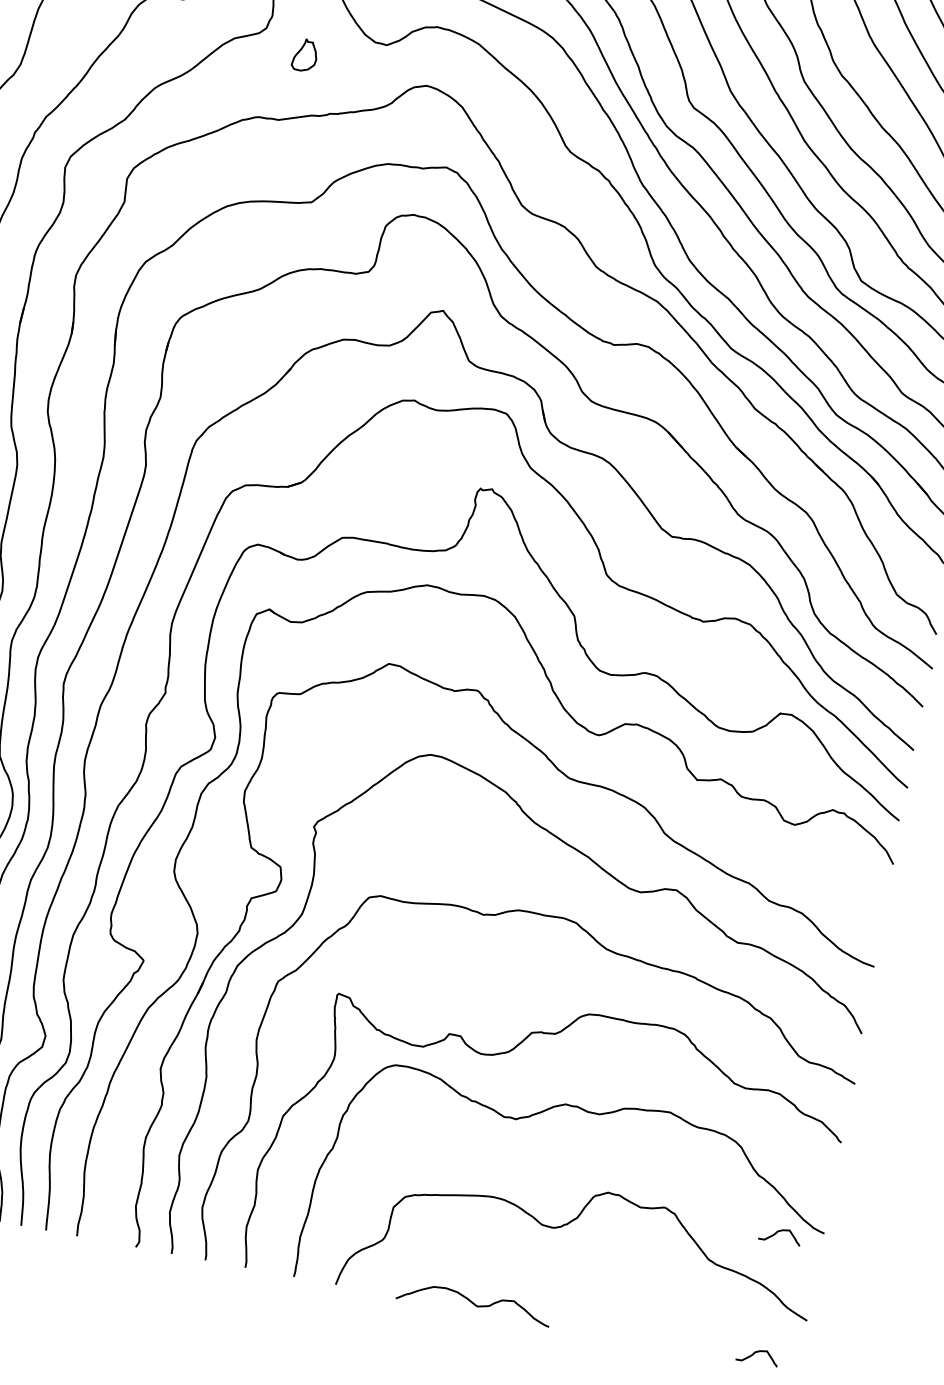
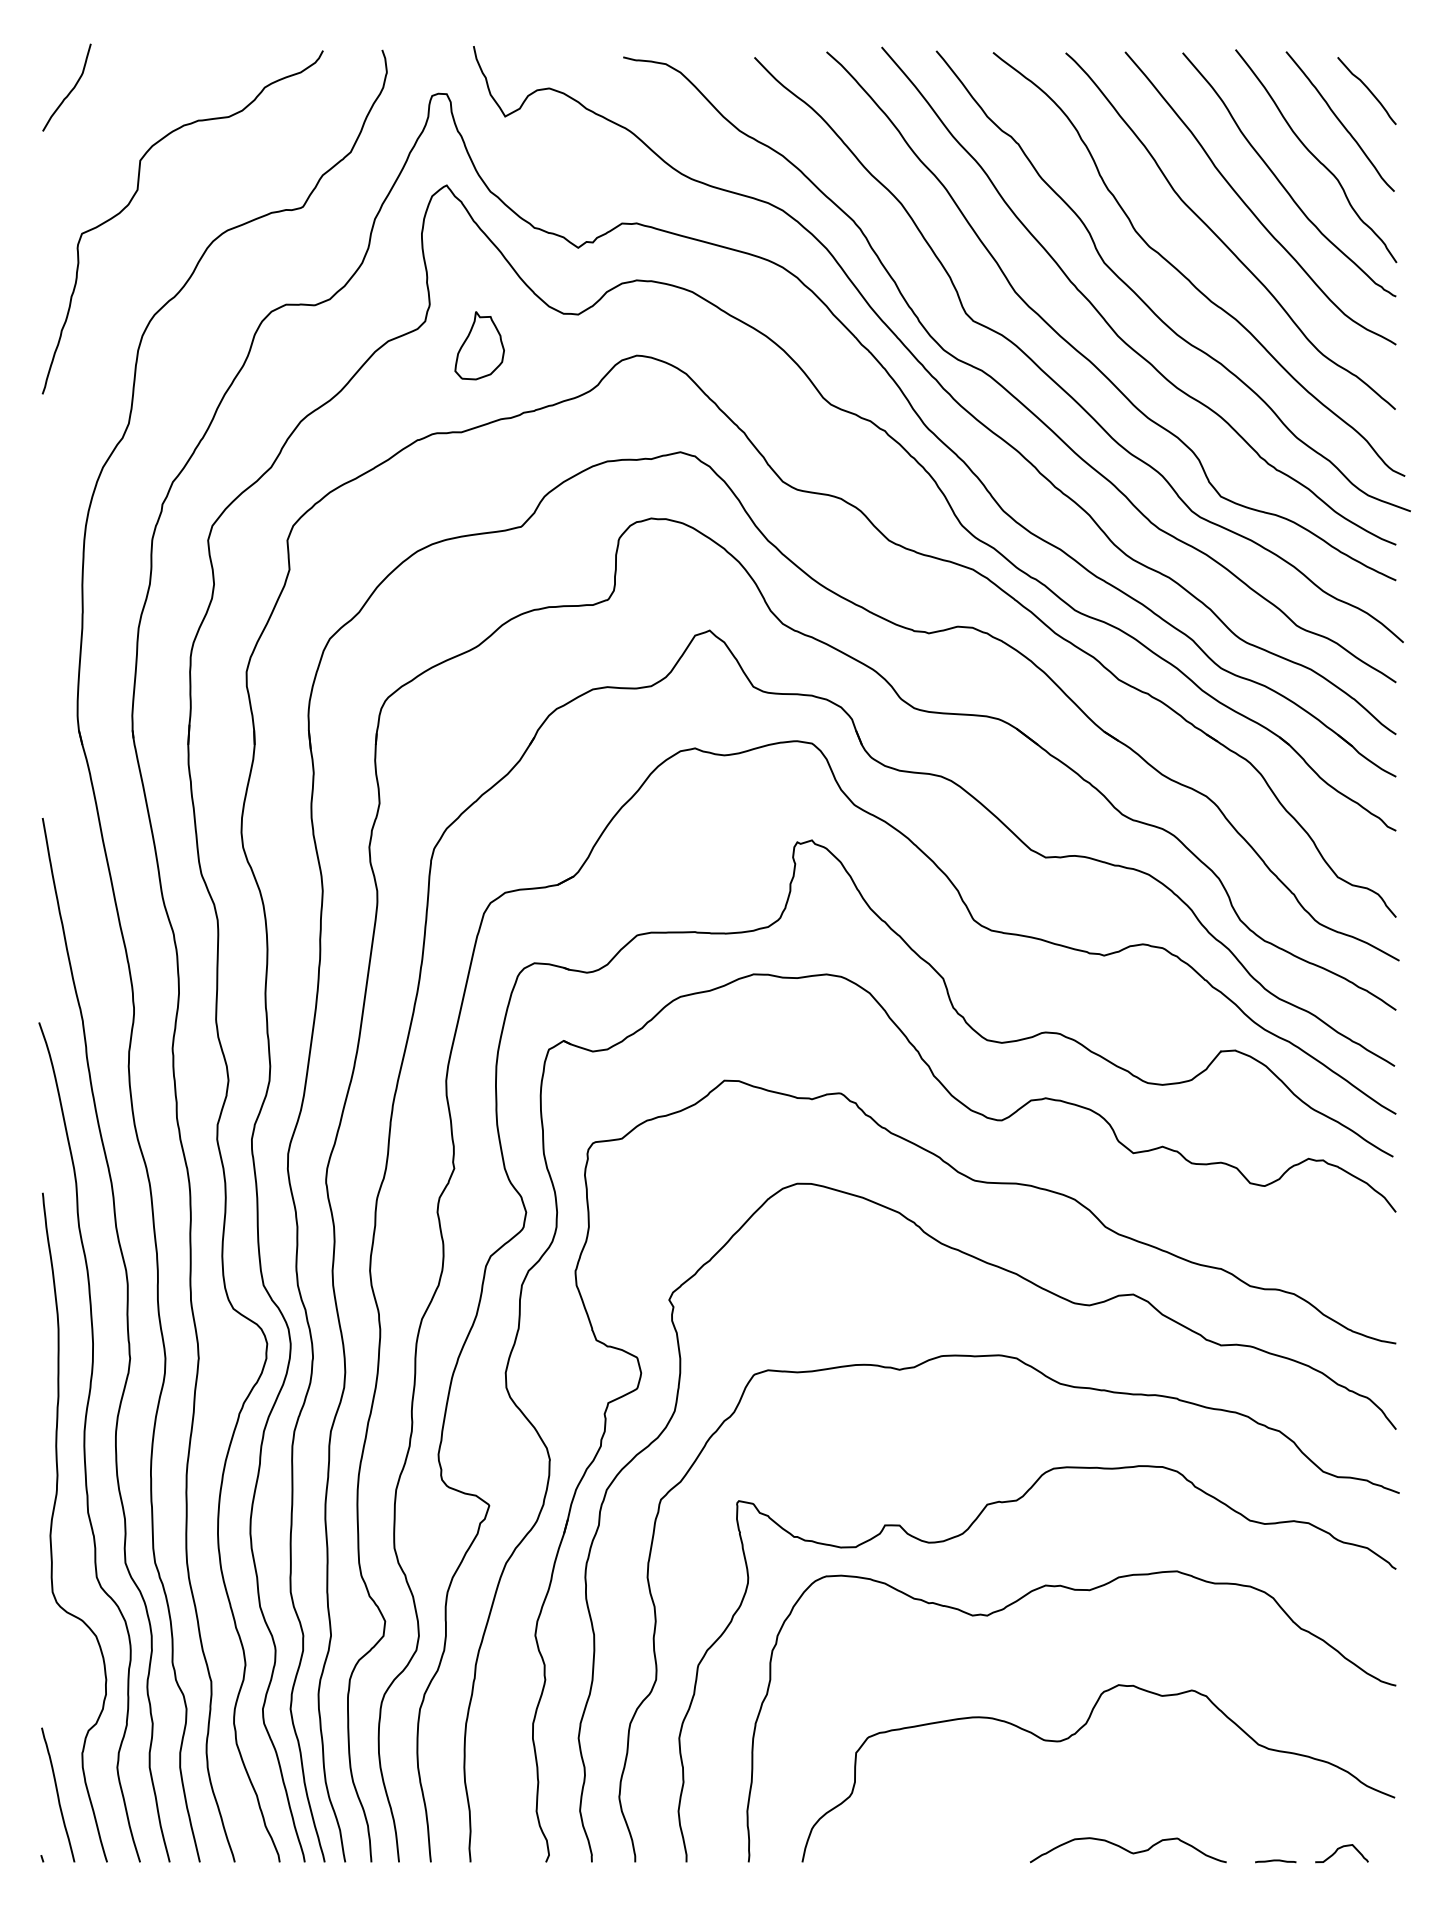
part: (305, 54) -> (479, 345), size x1.67
curve: (778, 1232) -> (1339, 1694), removed
curve: (474, 1303) -> (1128, 1850), moved
curve: (704, 1353) -> (1275, 1861), added

